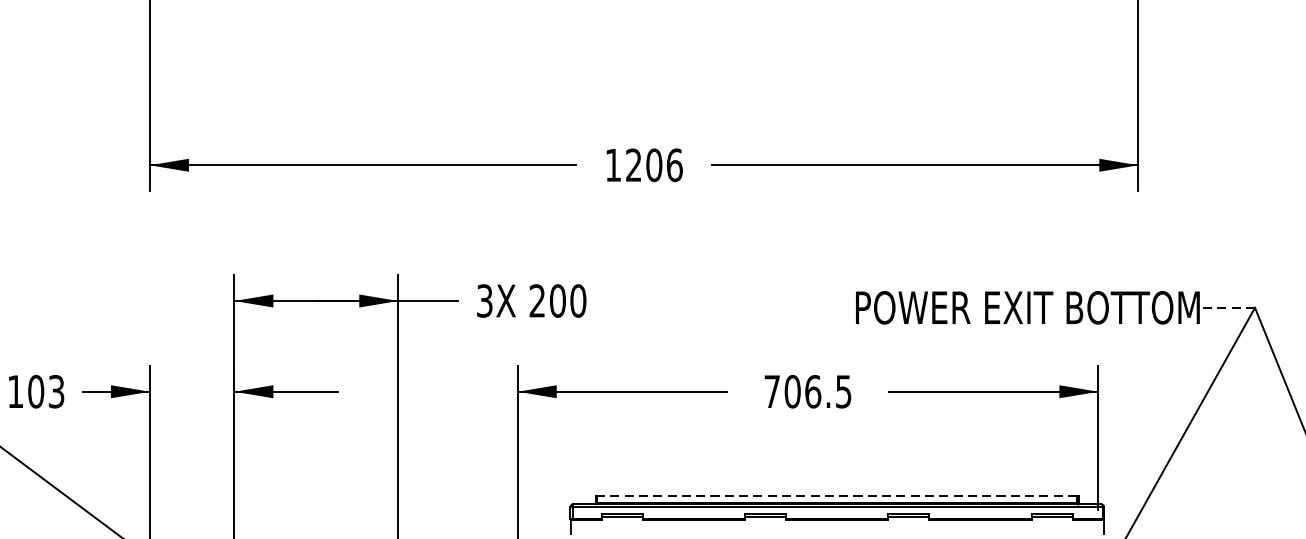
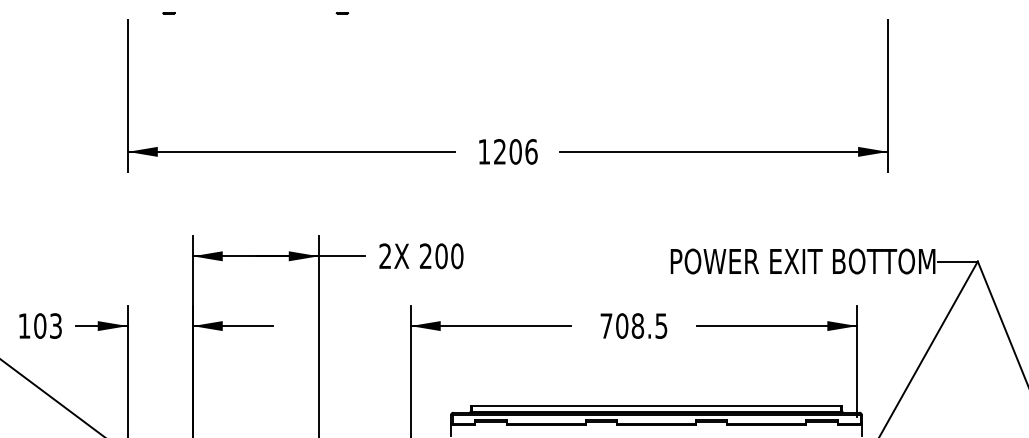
text: (484, 301) -> (385, 256), 3X -> 2X
line: (1229, 307) -> (958, 261), dashed -> solid
text: (812, 390) -> (637, 325), 706.5 -> 708.5
line: (835, 496) -> (655, 406), dashed -> solid

